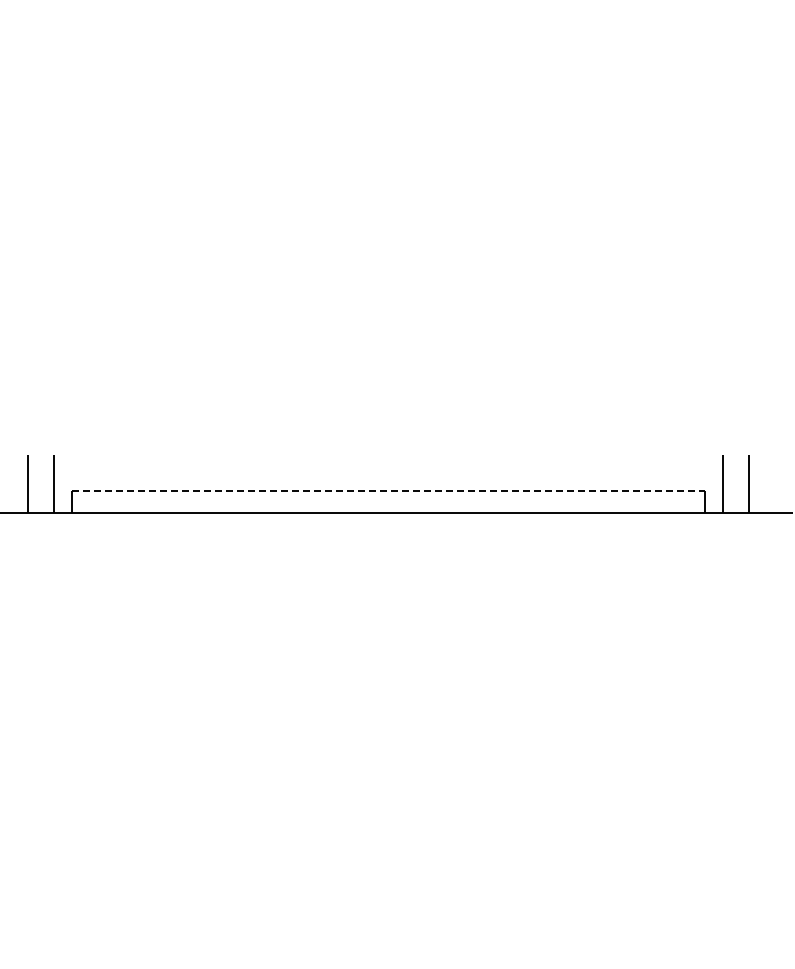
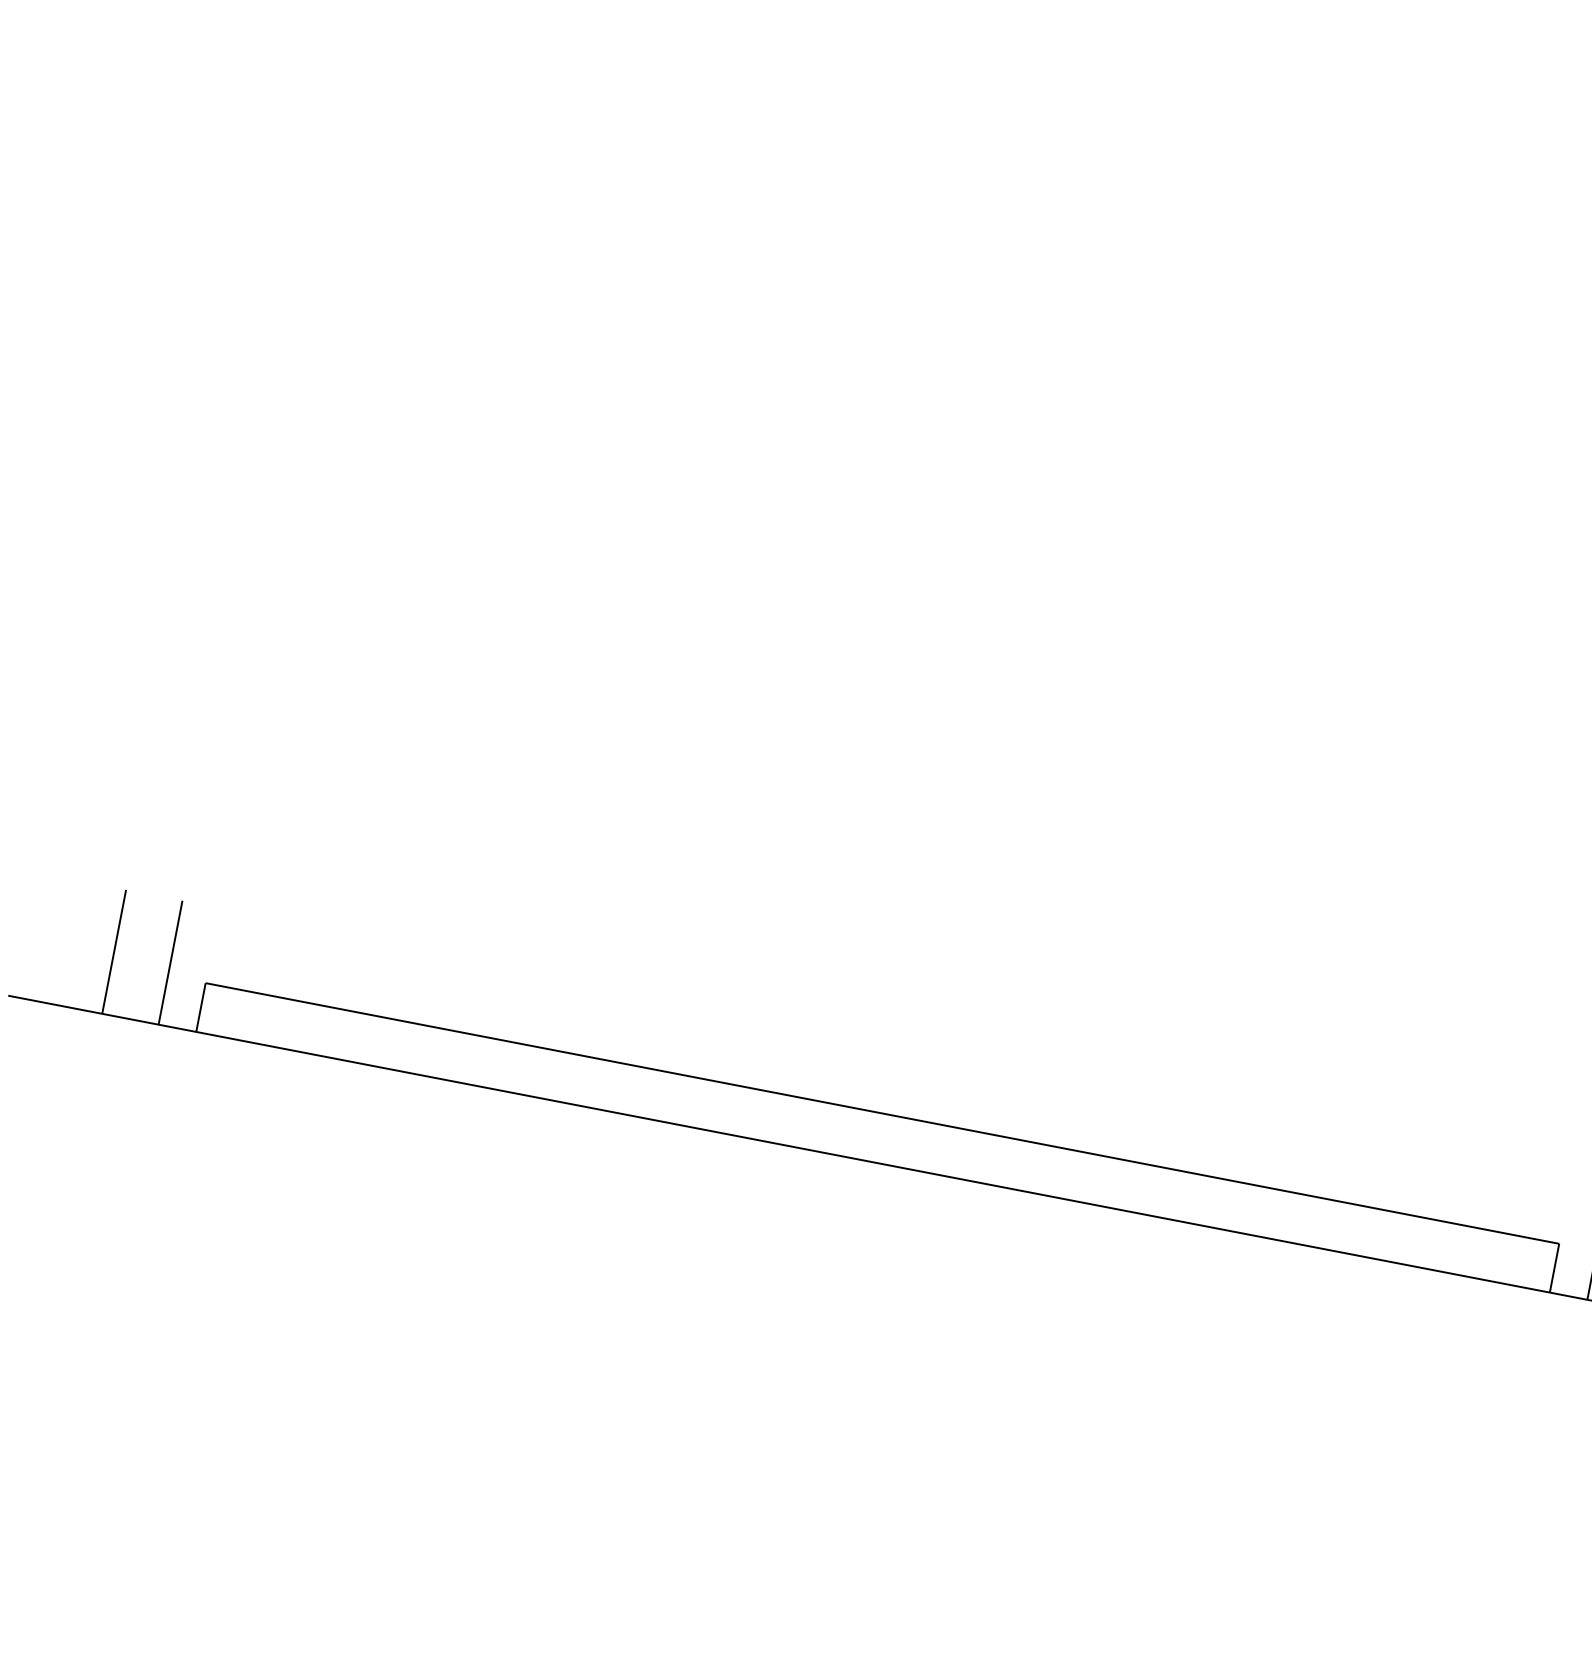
line: (388, 490) -> (882, 1113), dashed -> solid

